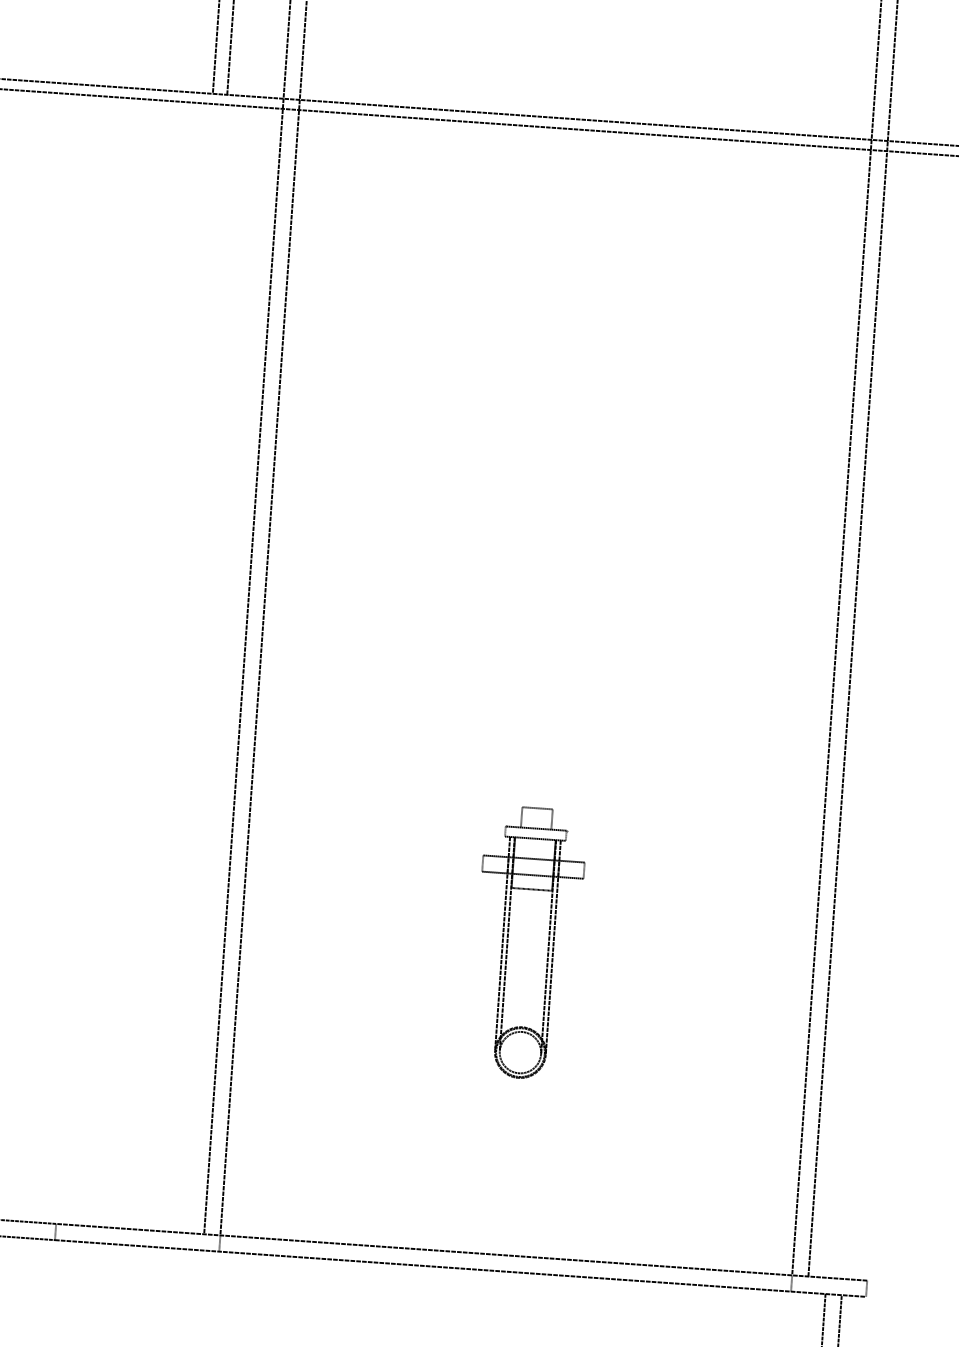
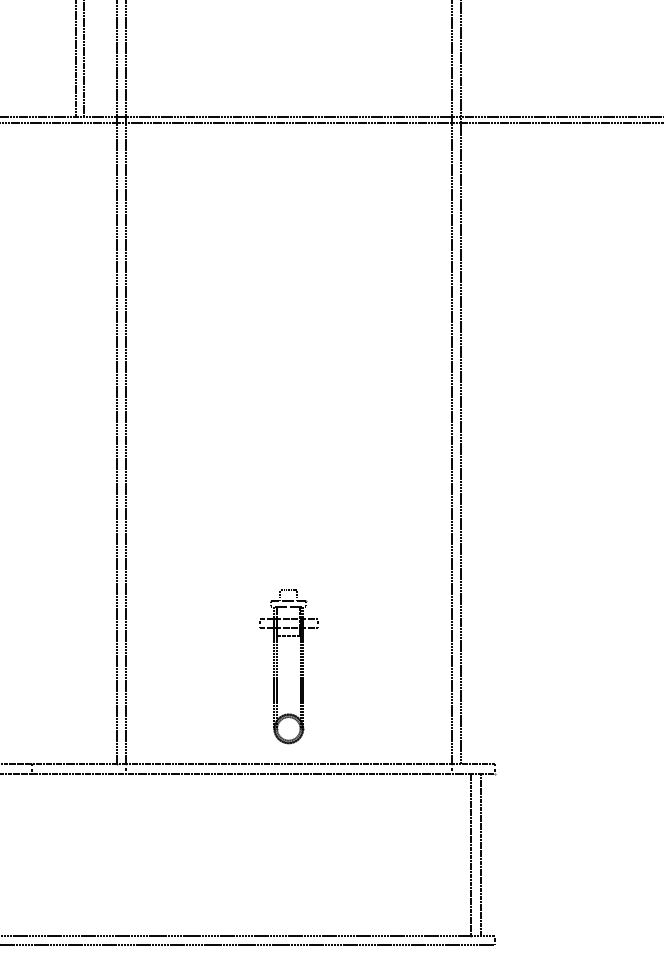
part: (508, 941) -> (277, 666), moved

